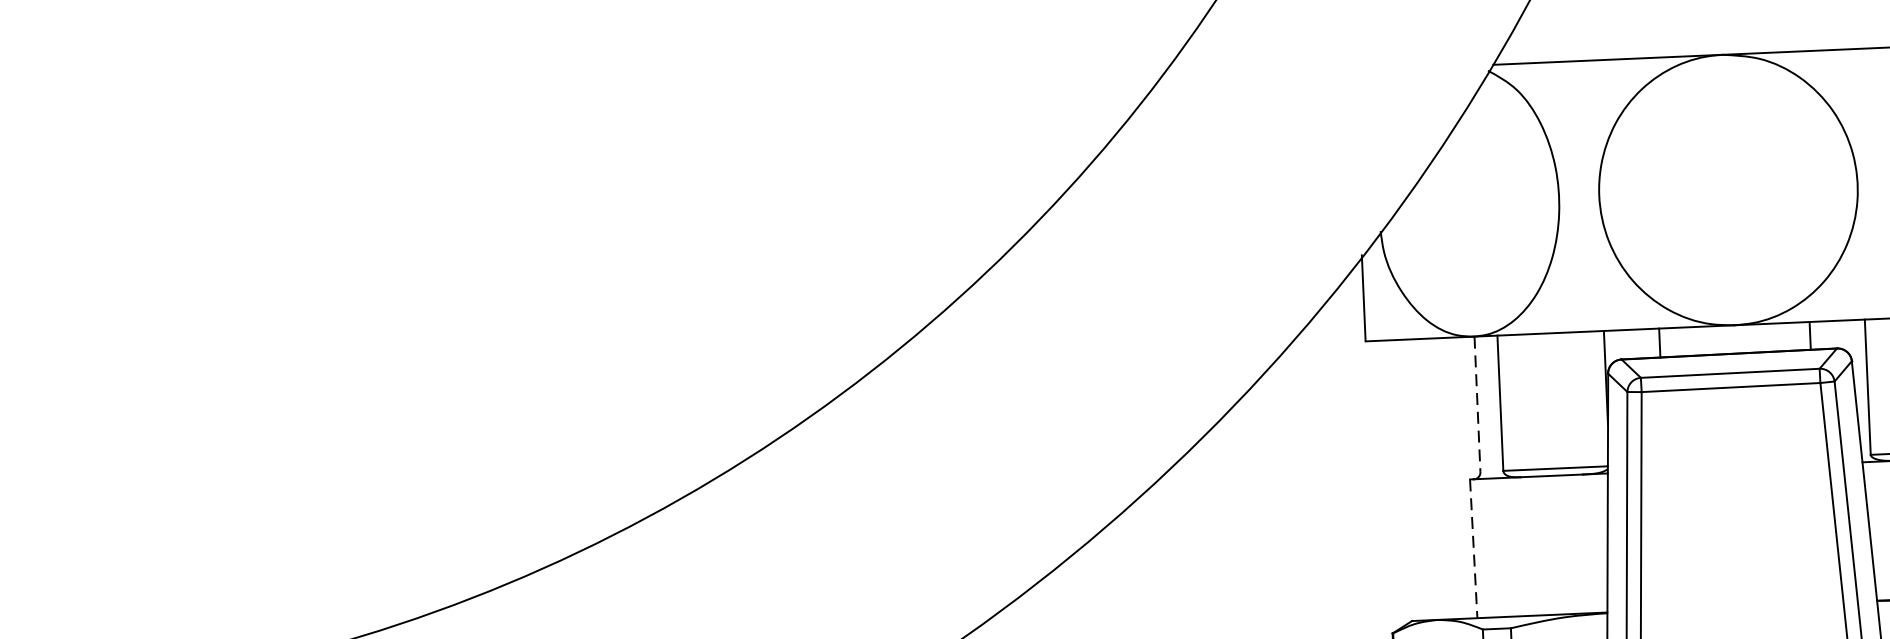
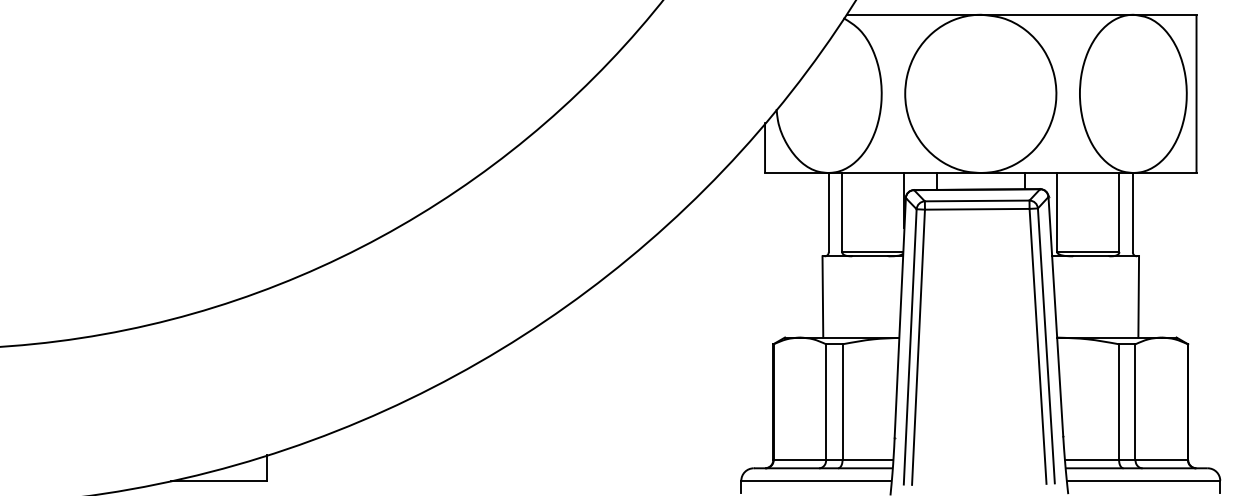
line: (1477, 404) -> (828, 212), dashed -> solid
line: (1473, 548) -> (822, 296), dashed -> solid

